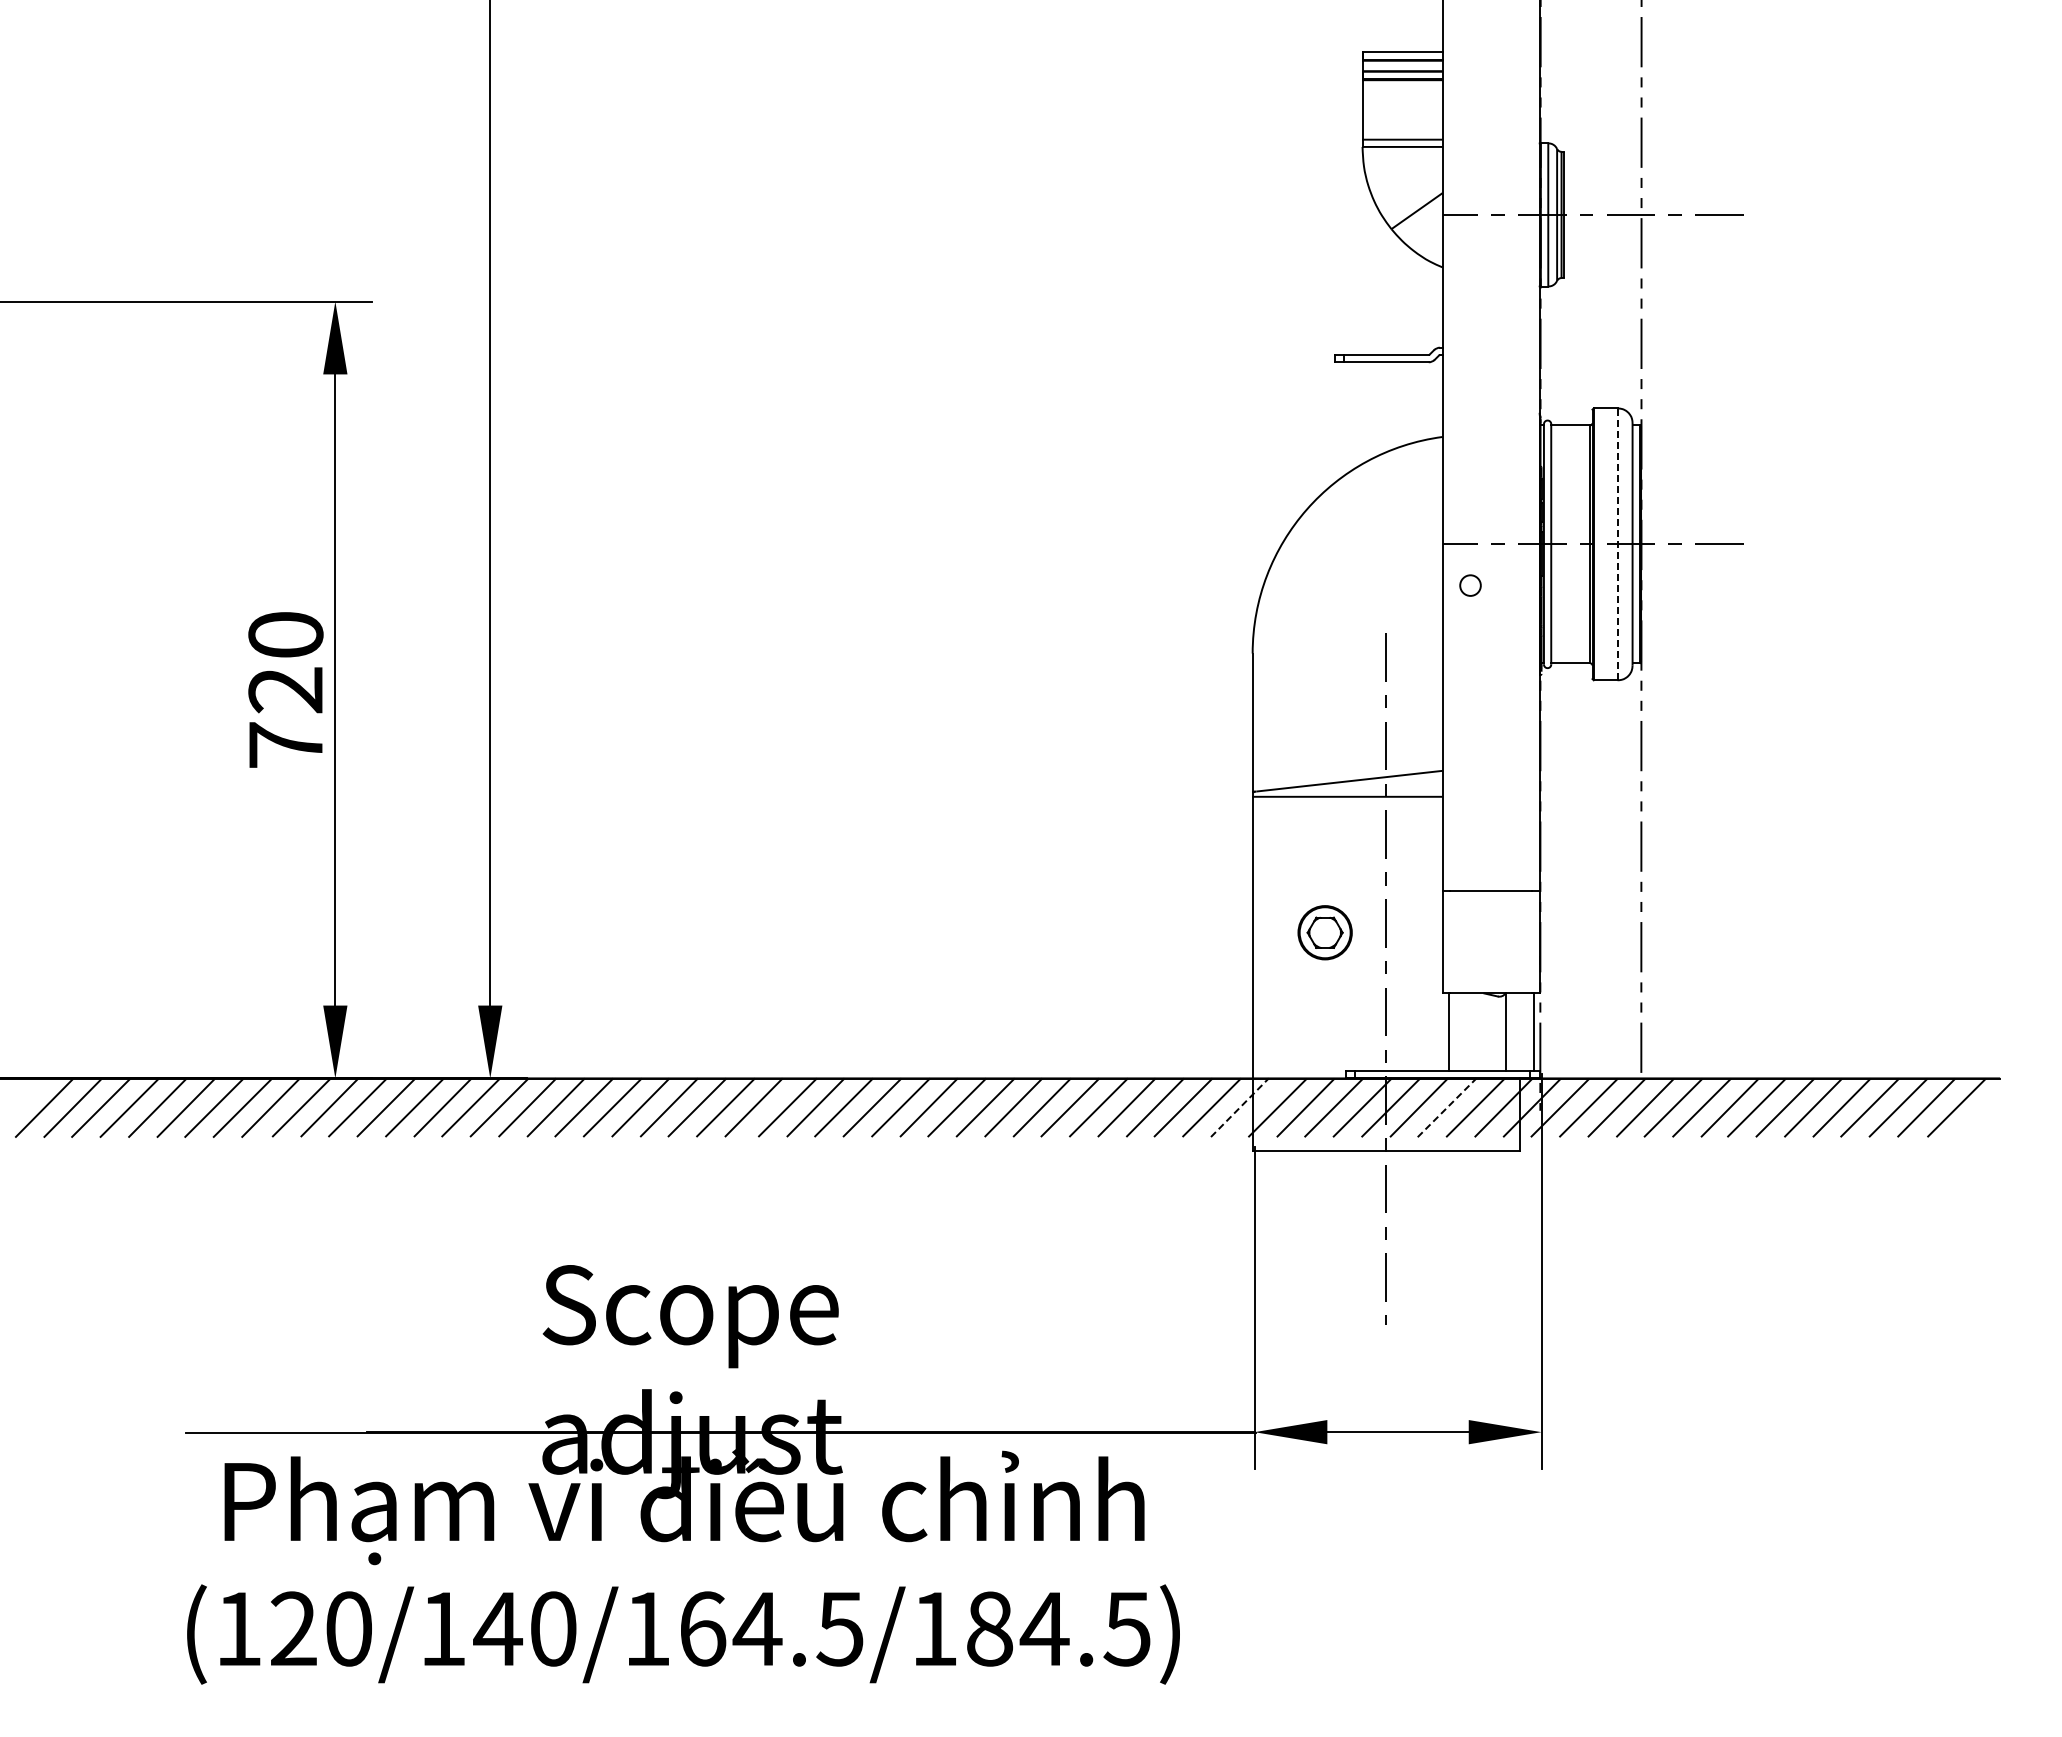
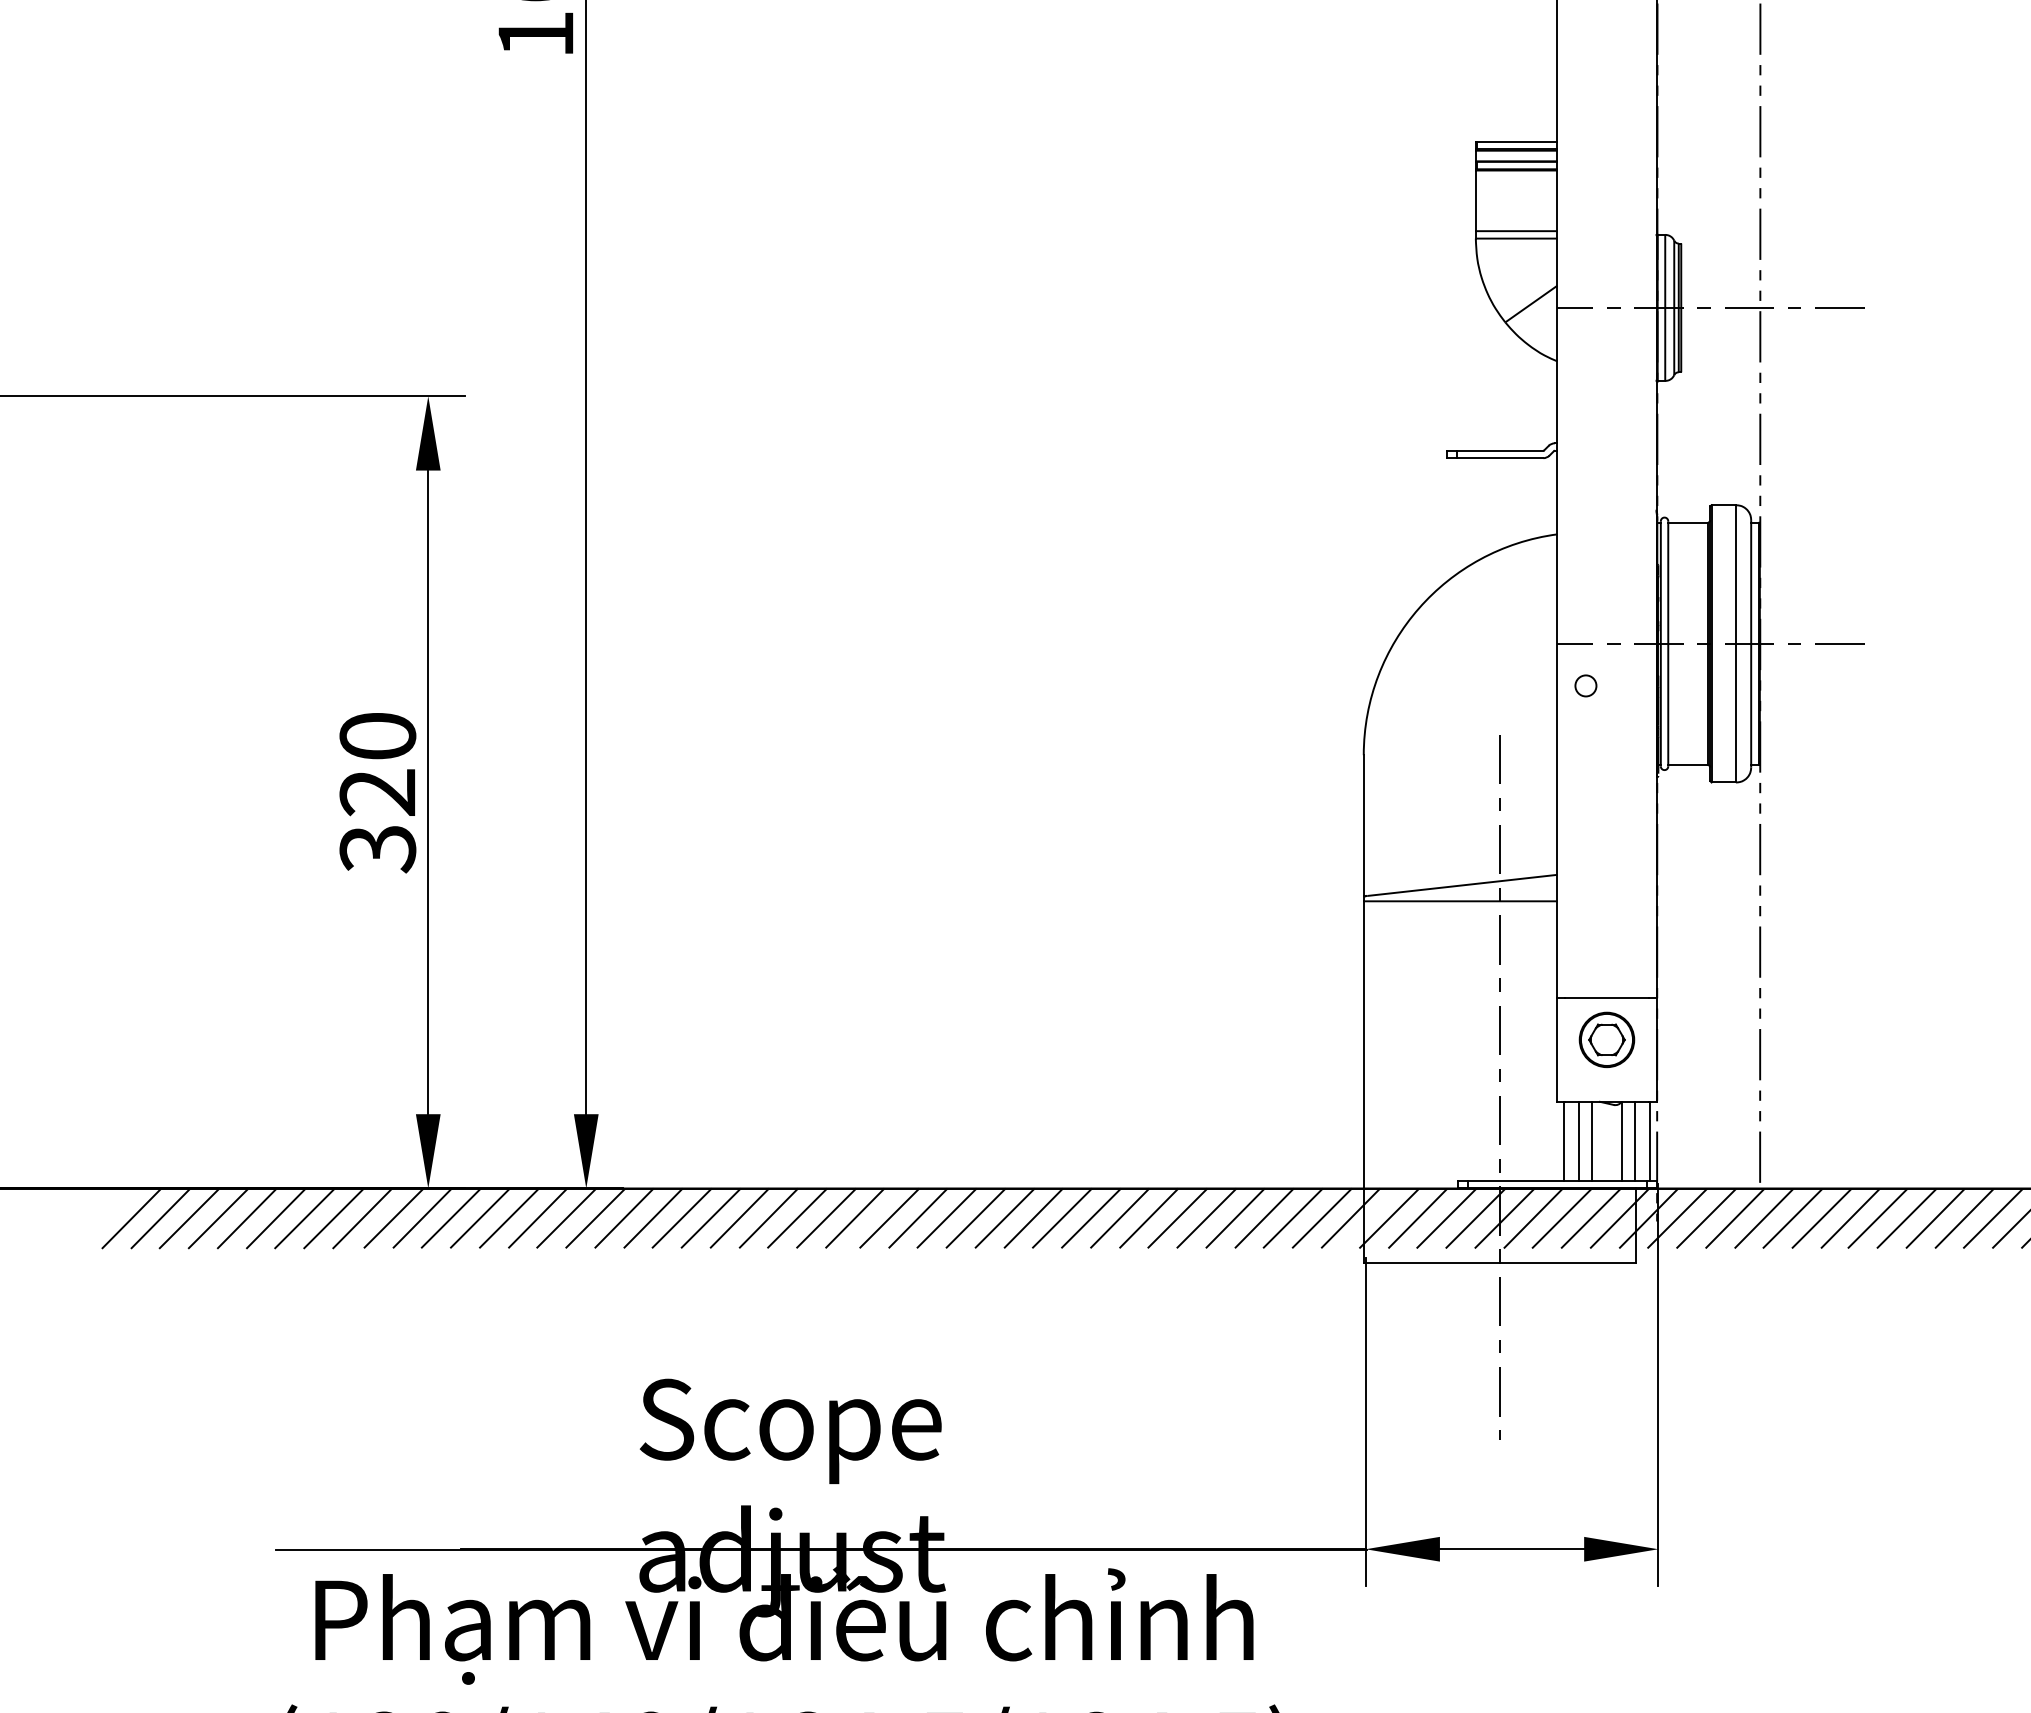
line: (1618, 544) -> (1736, 644), dashed -> solid
text: (285, 745) -> (377, 848), 720 -> 320
part: (1324, 932) -> (1606, 1039), moved
line: (1463, 1032) -> (1578, 1141), added
line: (1476, 1032) -> (1592, 1141), added
line: (1519, 1032) -> (1635, 1141), added
line: (1240, 1107) -> (1351, 1218), dashed -> solid
line: (1447, 1107) -> (1562, 1218), dashed -> solid

